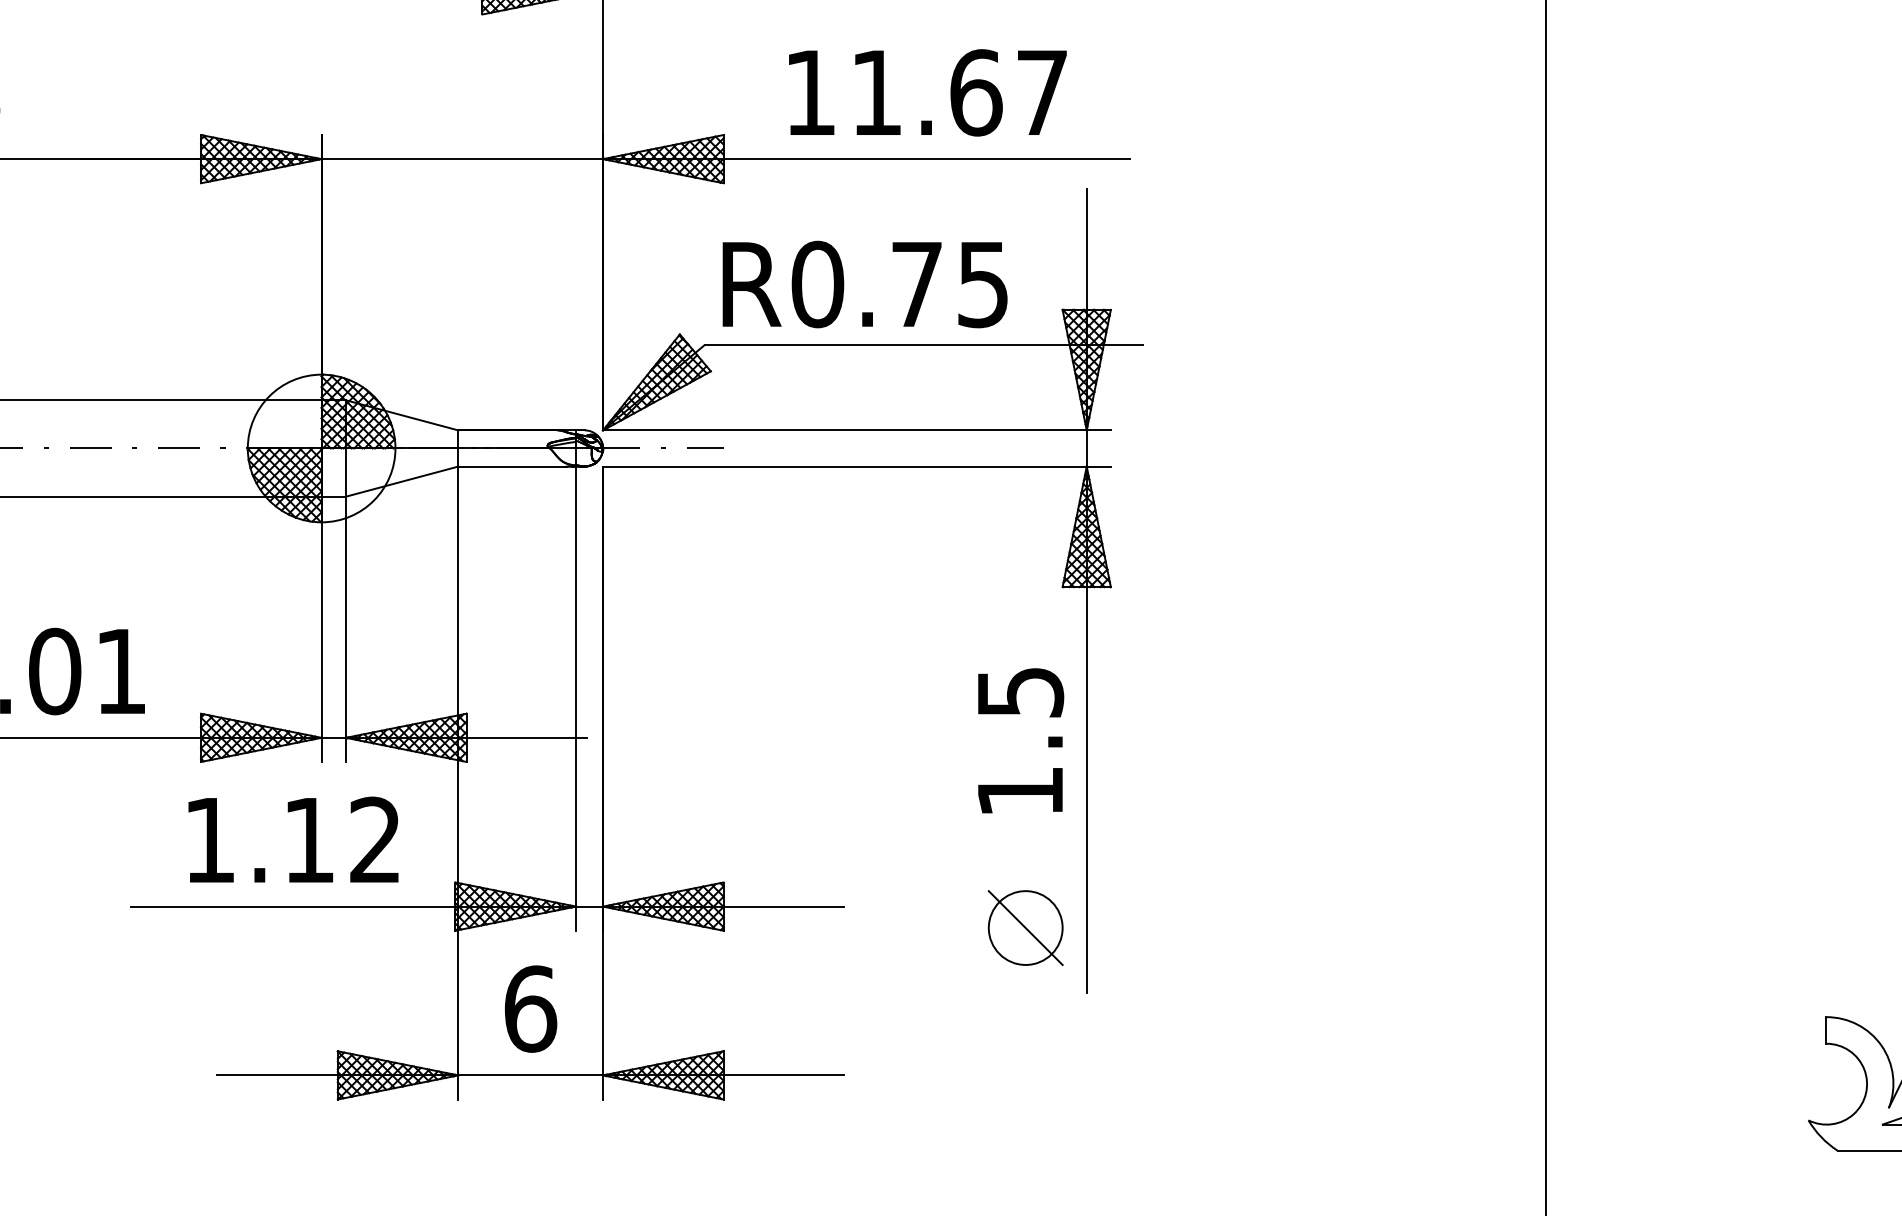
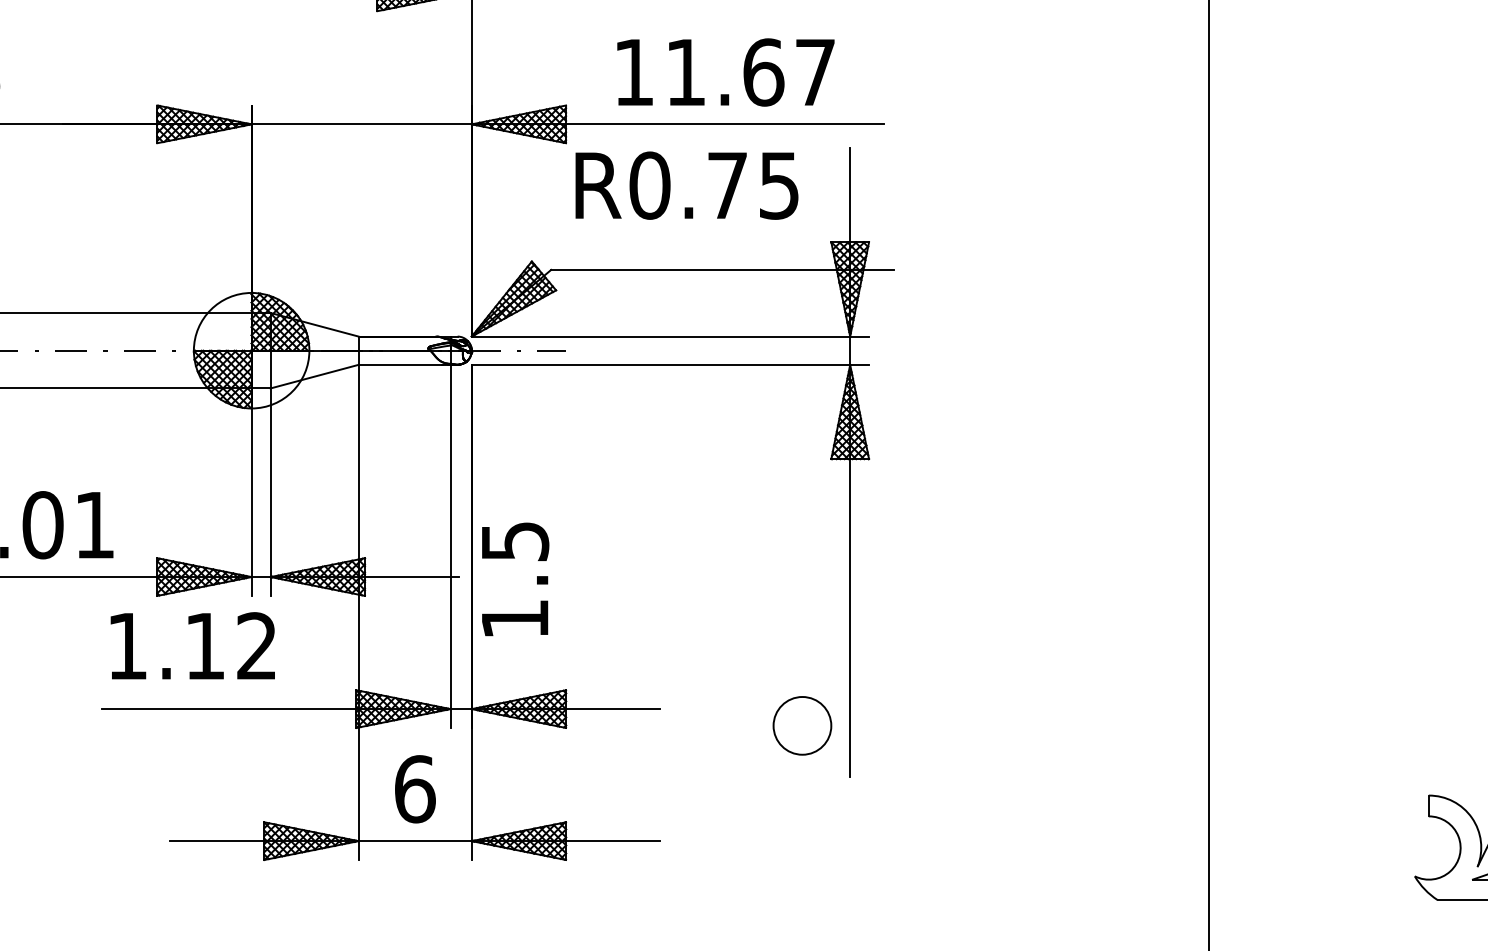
text: (864, 284) -> (686, 185), moved
text: (1021, 740) -> (515, 579), moved
text: (293, 839) -> (192, 645), moved
line: (1025, 927) -> (802, 725), removed

